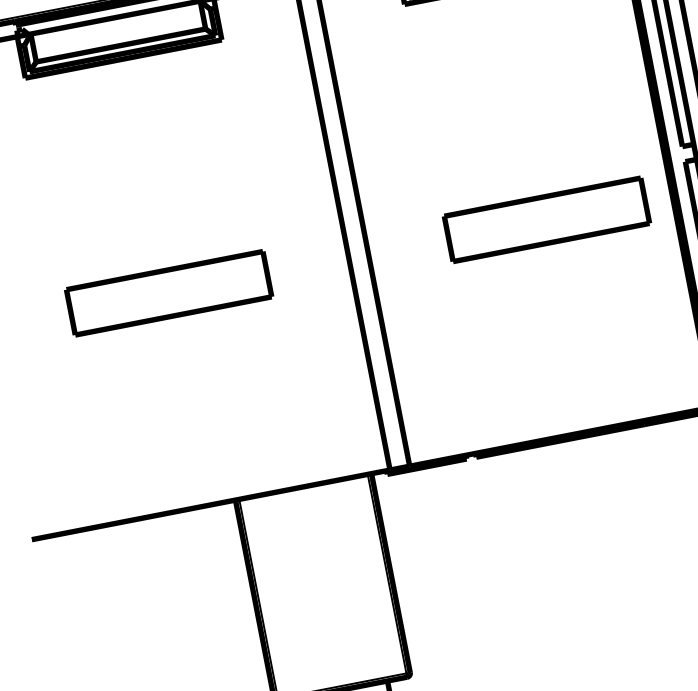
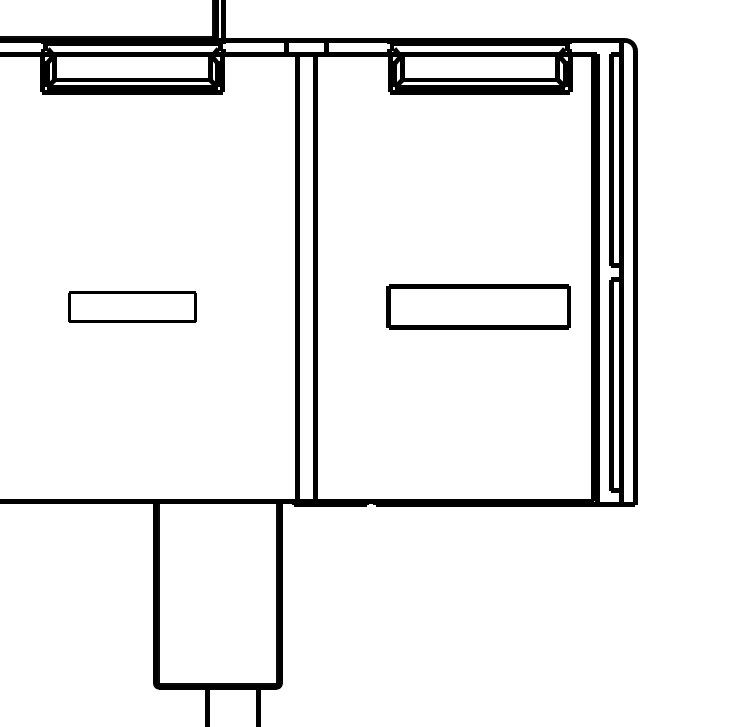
part: (169, 292) -> (132, 306), size x0.7

